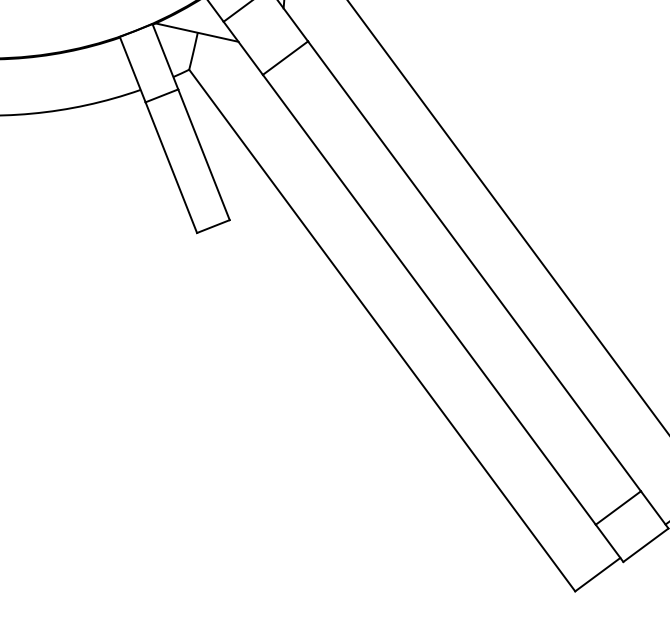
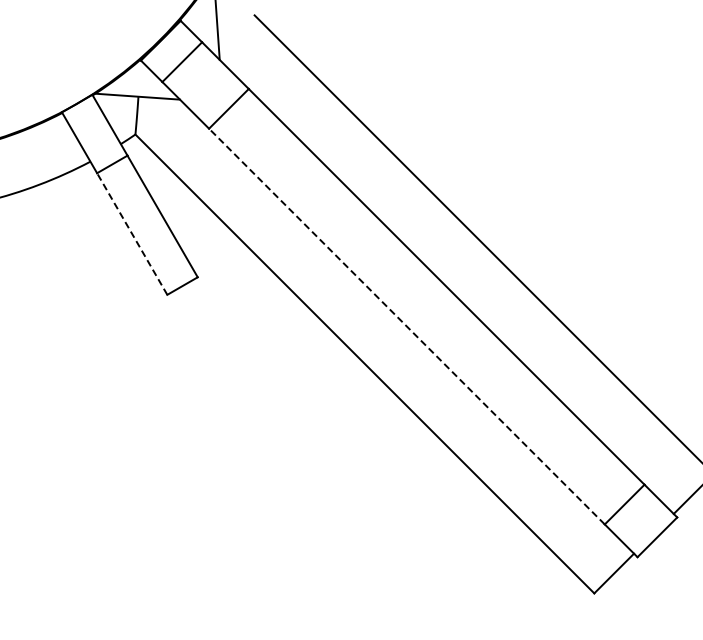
line: (170, 167) -> (131, 233), solid -> dashed
line: (428, 299) -> (406, 326), solid -> dashed

